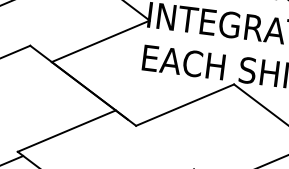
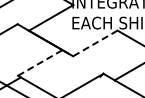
line: (185, 105) -> (95, 43), solid -> dashed
line: (67, 130) -> (40, 62), solid -> dashed

